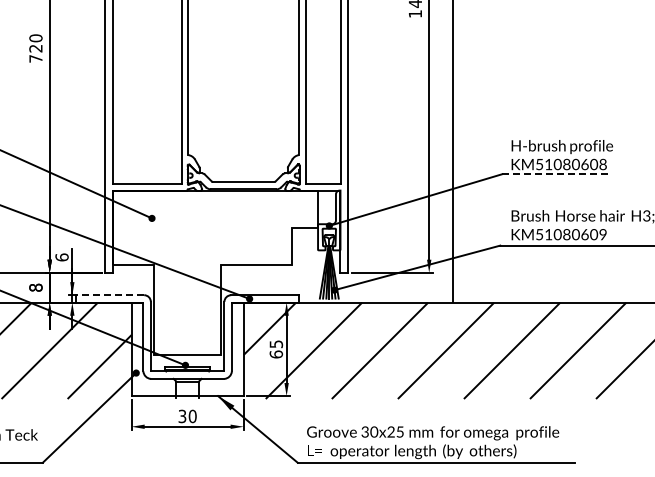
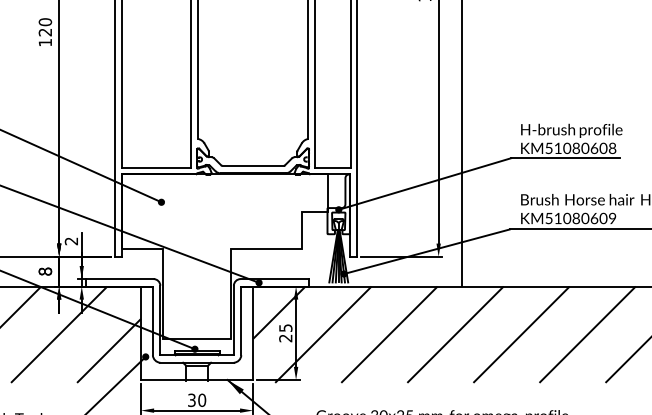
text: (35, 58) -> (44, 42), 720 -> 120
line: (556, 174) -> (565, 158), dashed -> solid
text: (61, 257) -> (70, 241), 6 -> 2
line: (109, 295) -> (118, 279), dashed -> solid
text: (276, 354) -> (285, 338), 65 -> 25

